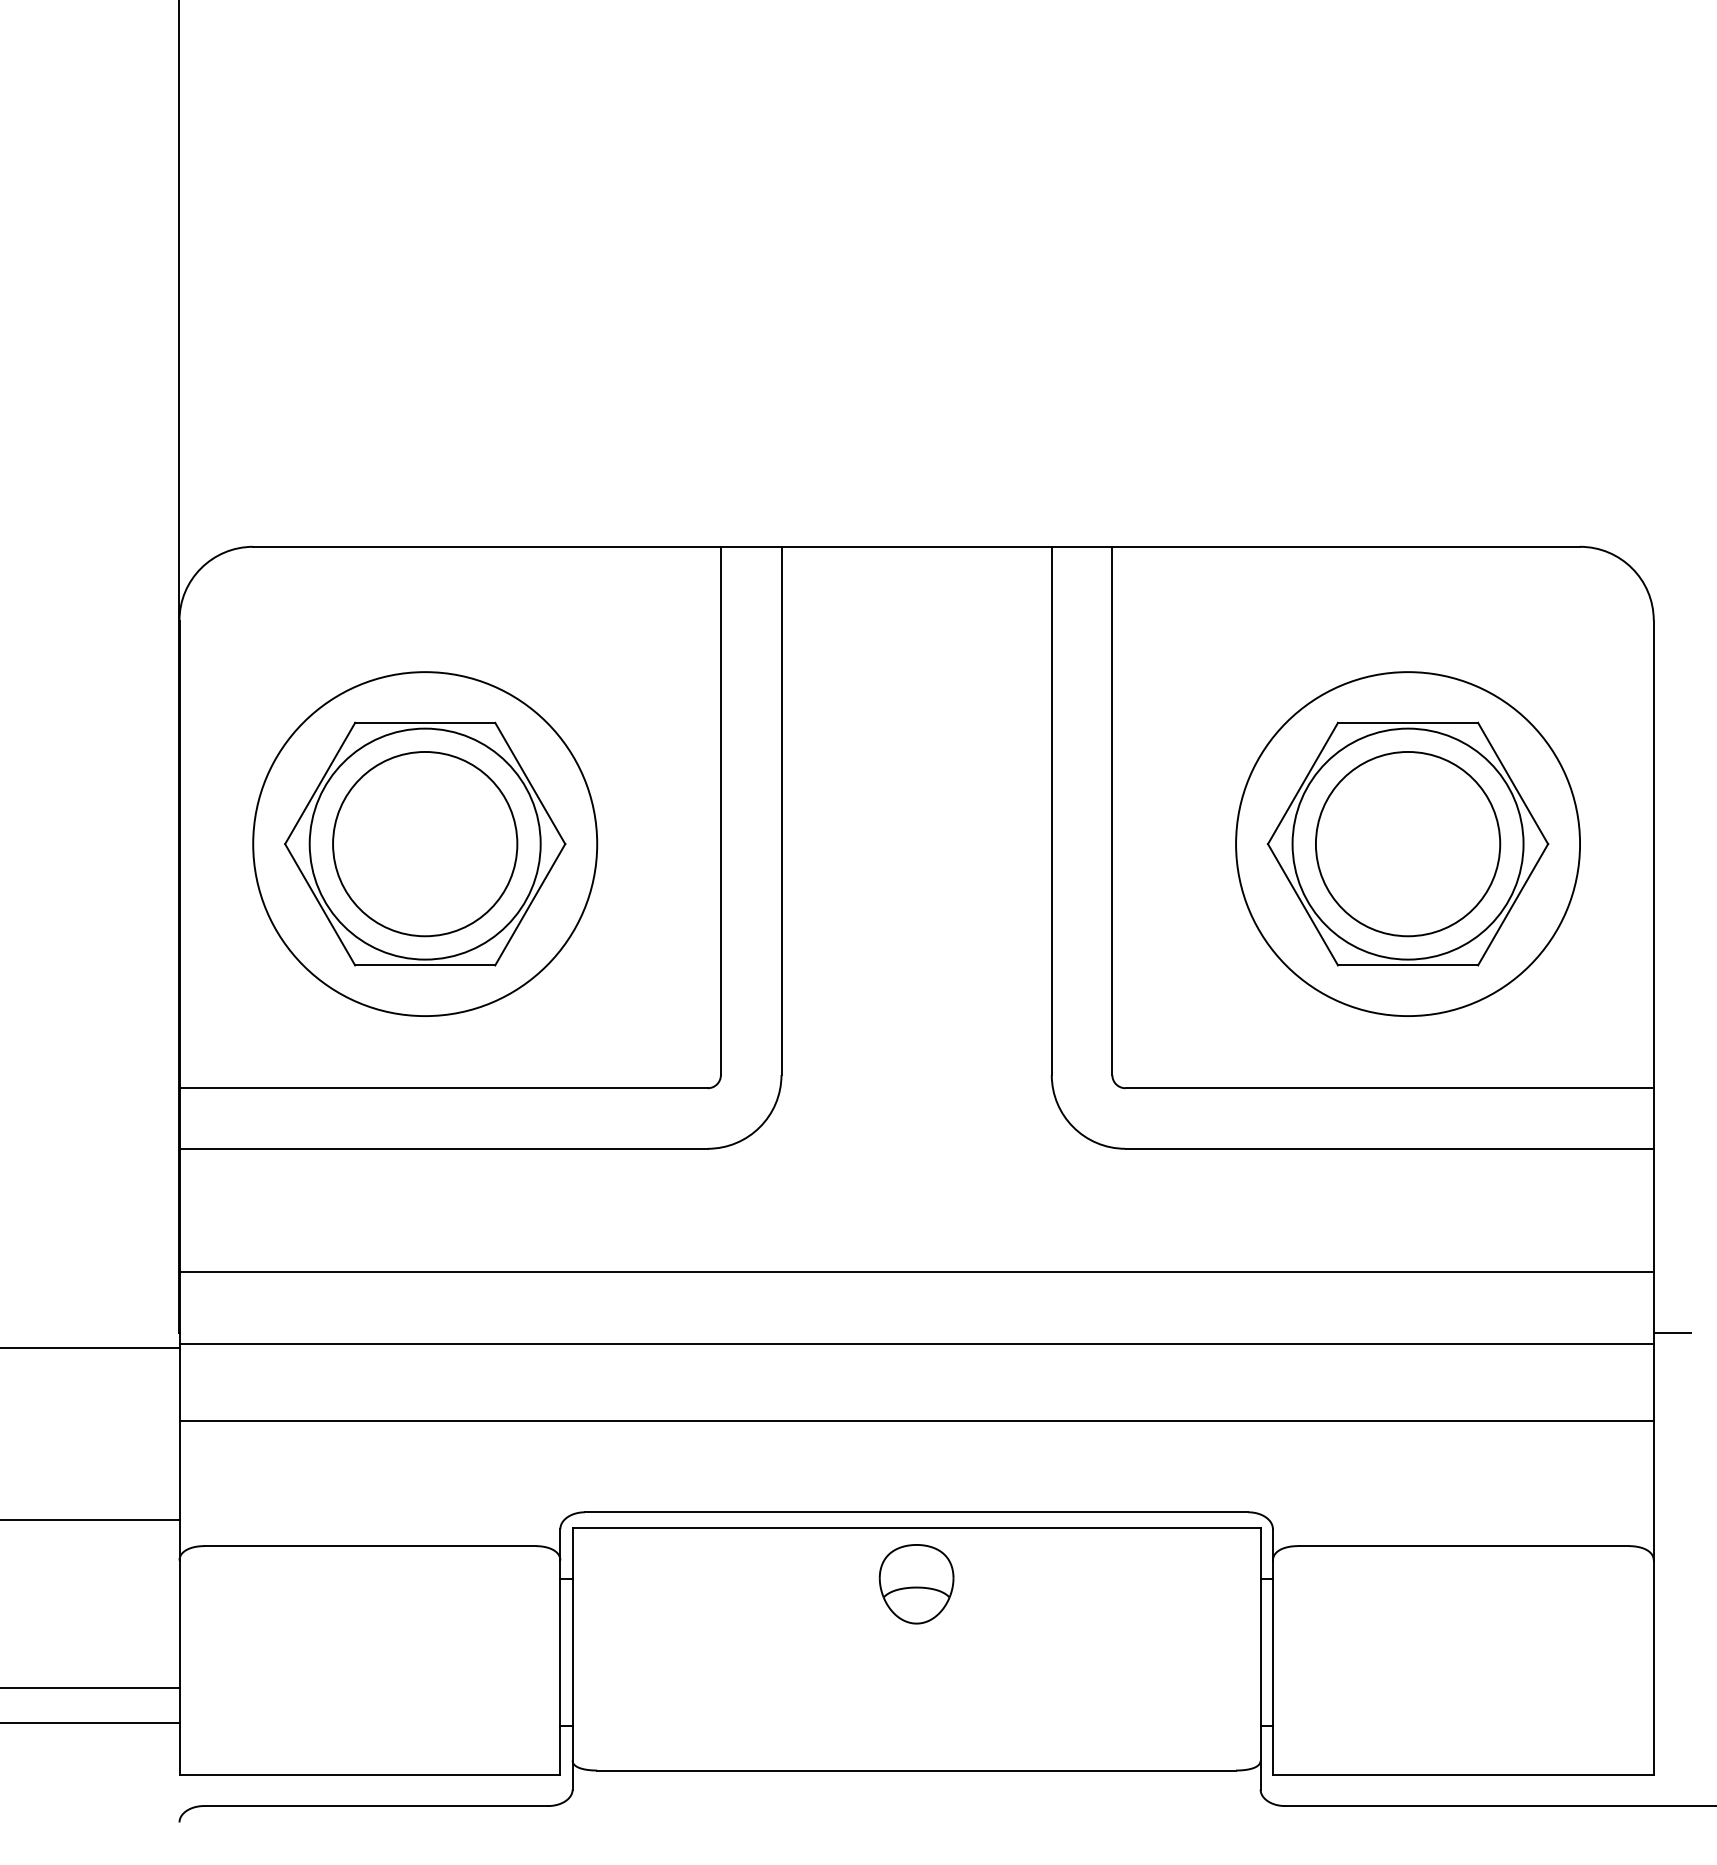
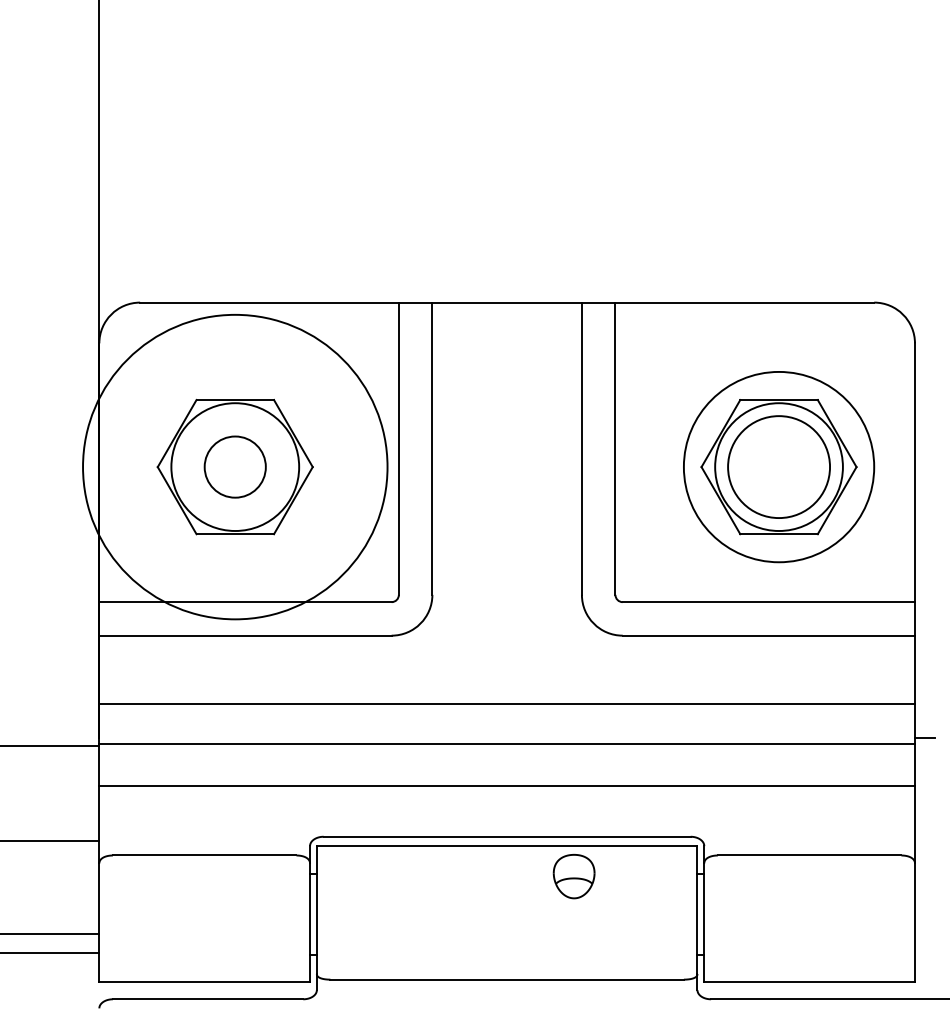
circle: (425, 843) -> (235, 466), size x1.6
circle: (425, 844) -> (235, 467), size x0.6
part: (915, 1584) -> (573, 876), moved

